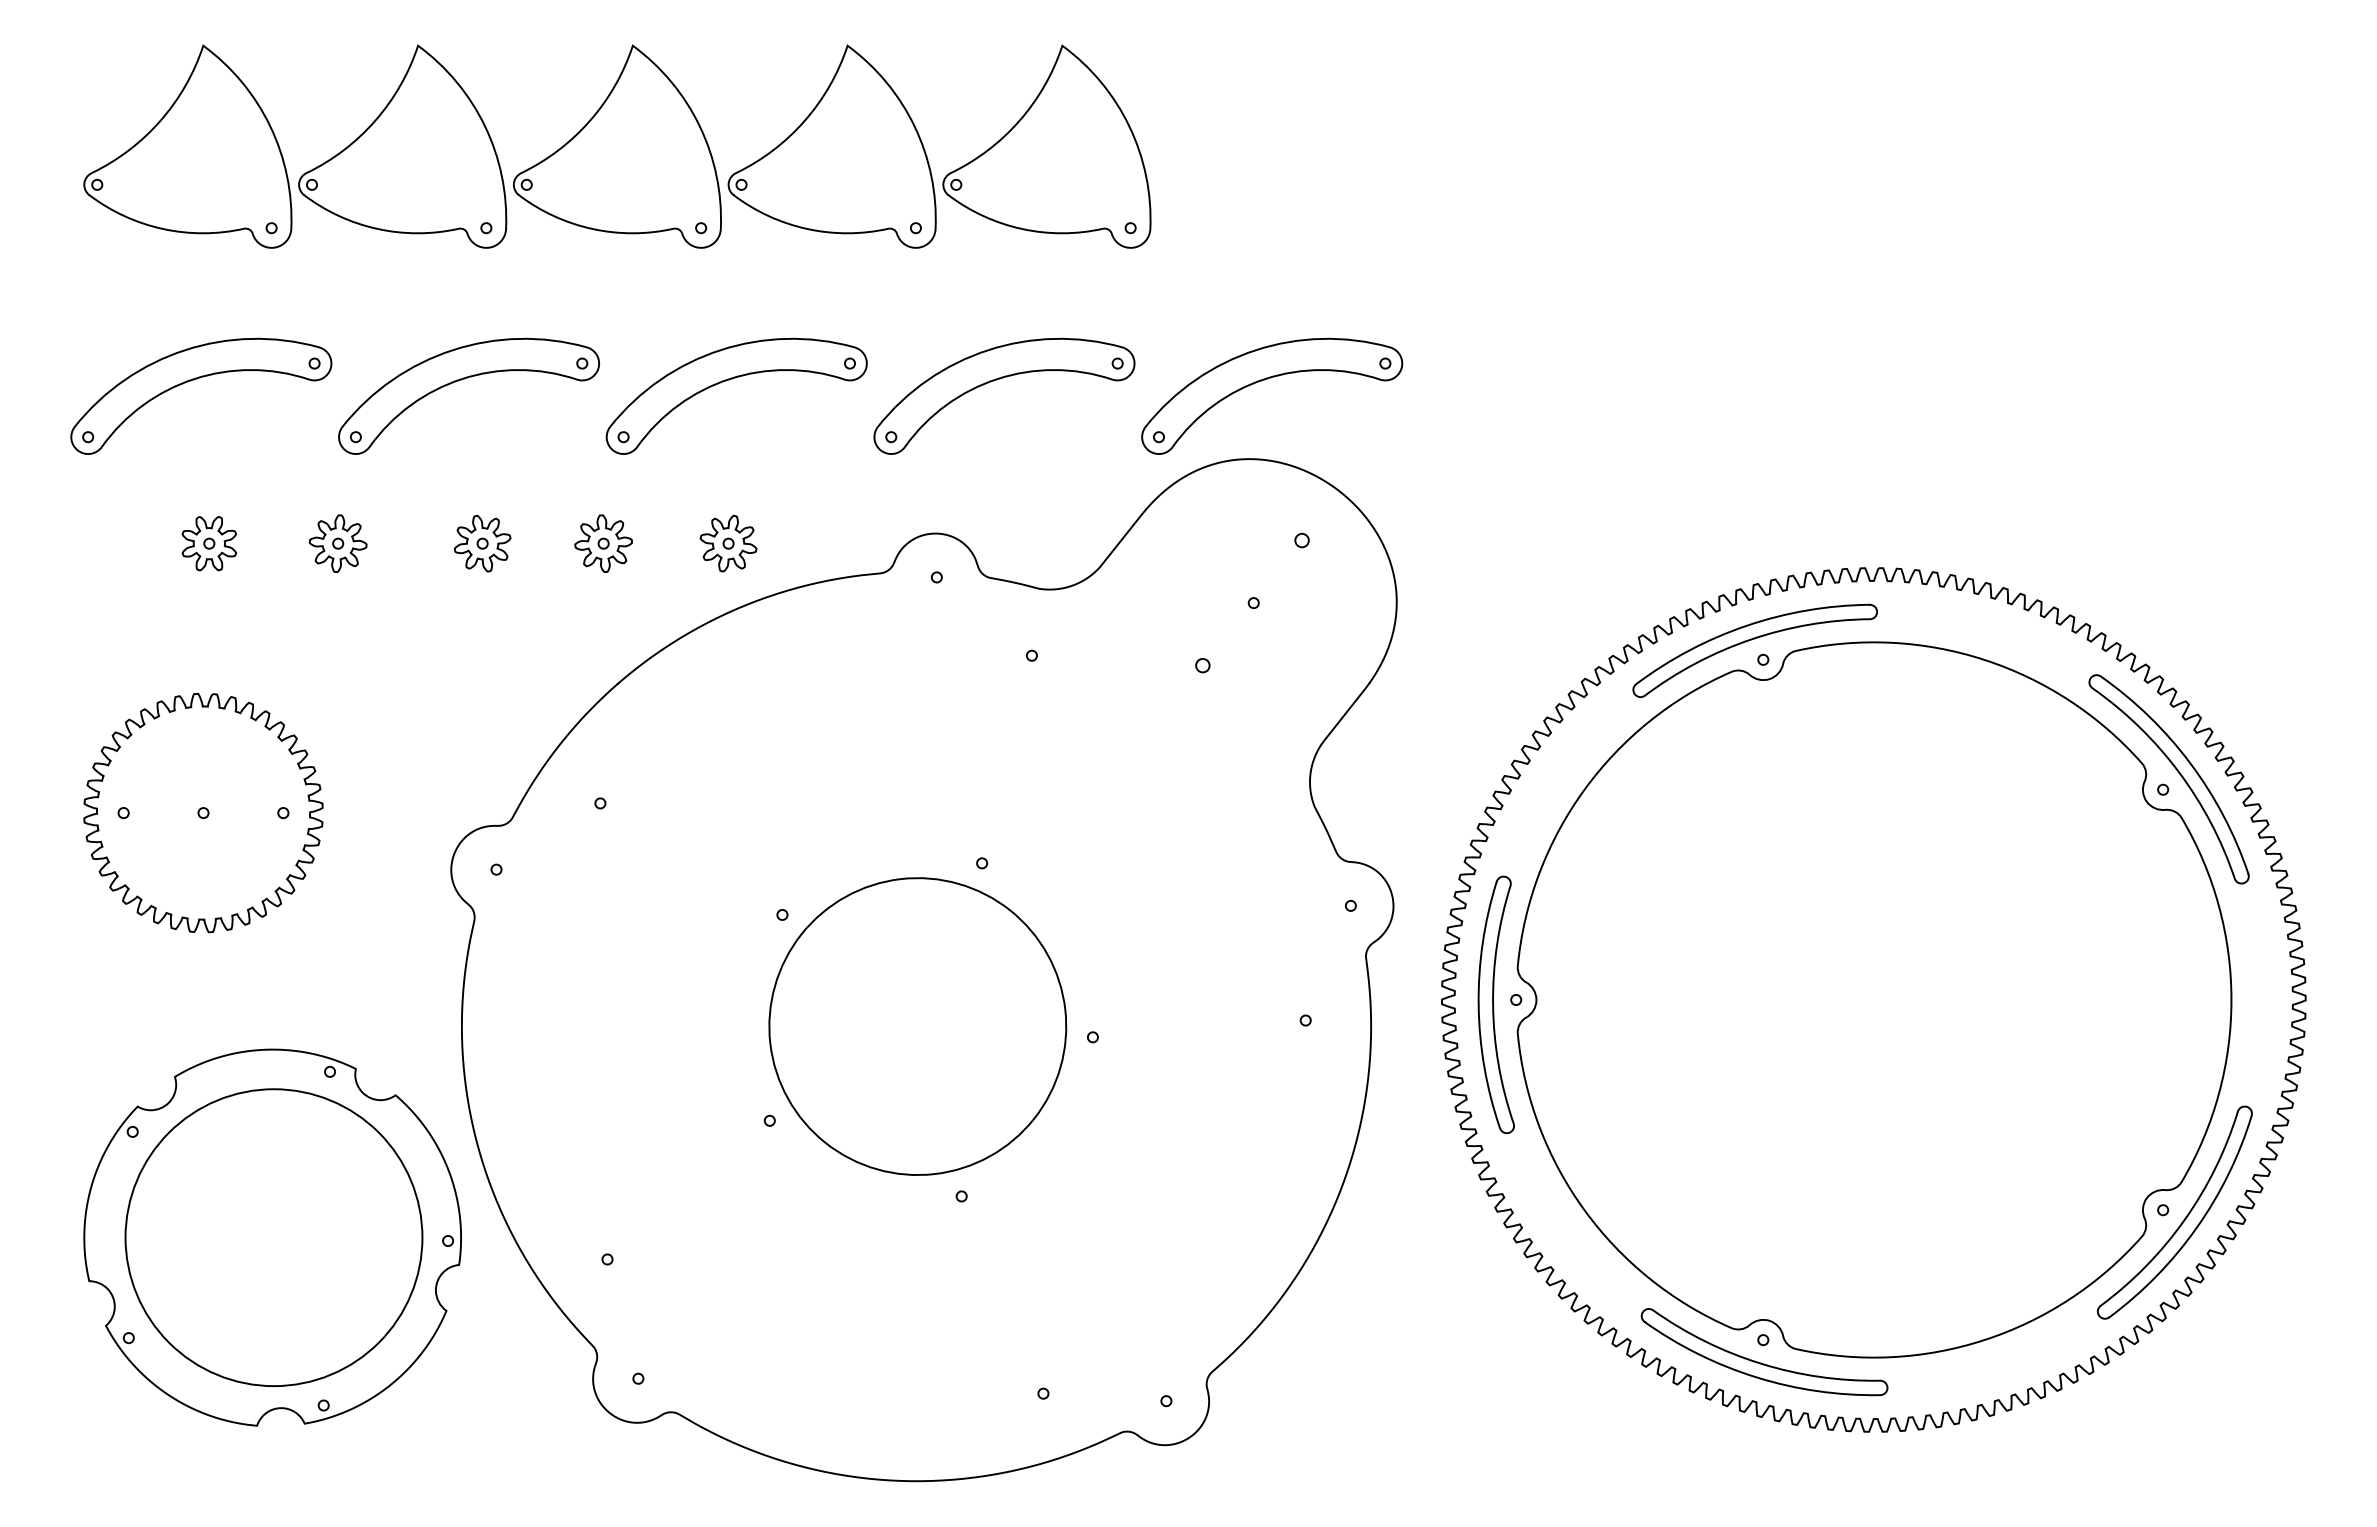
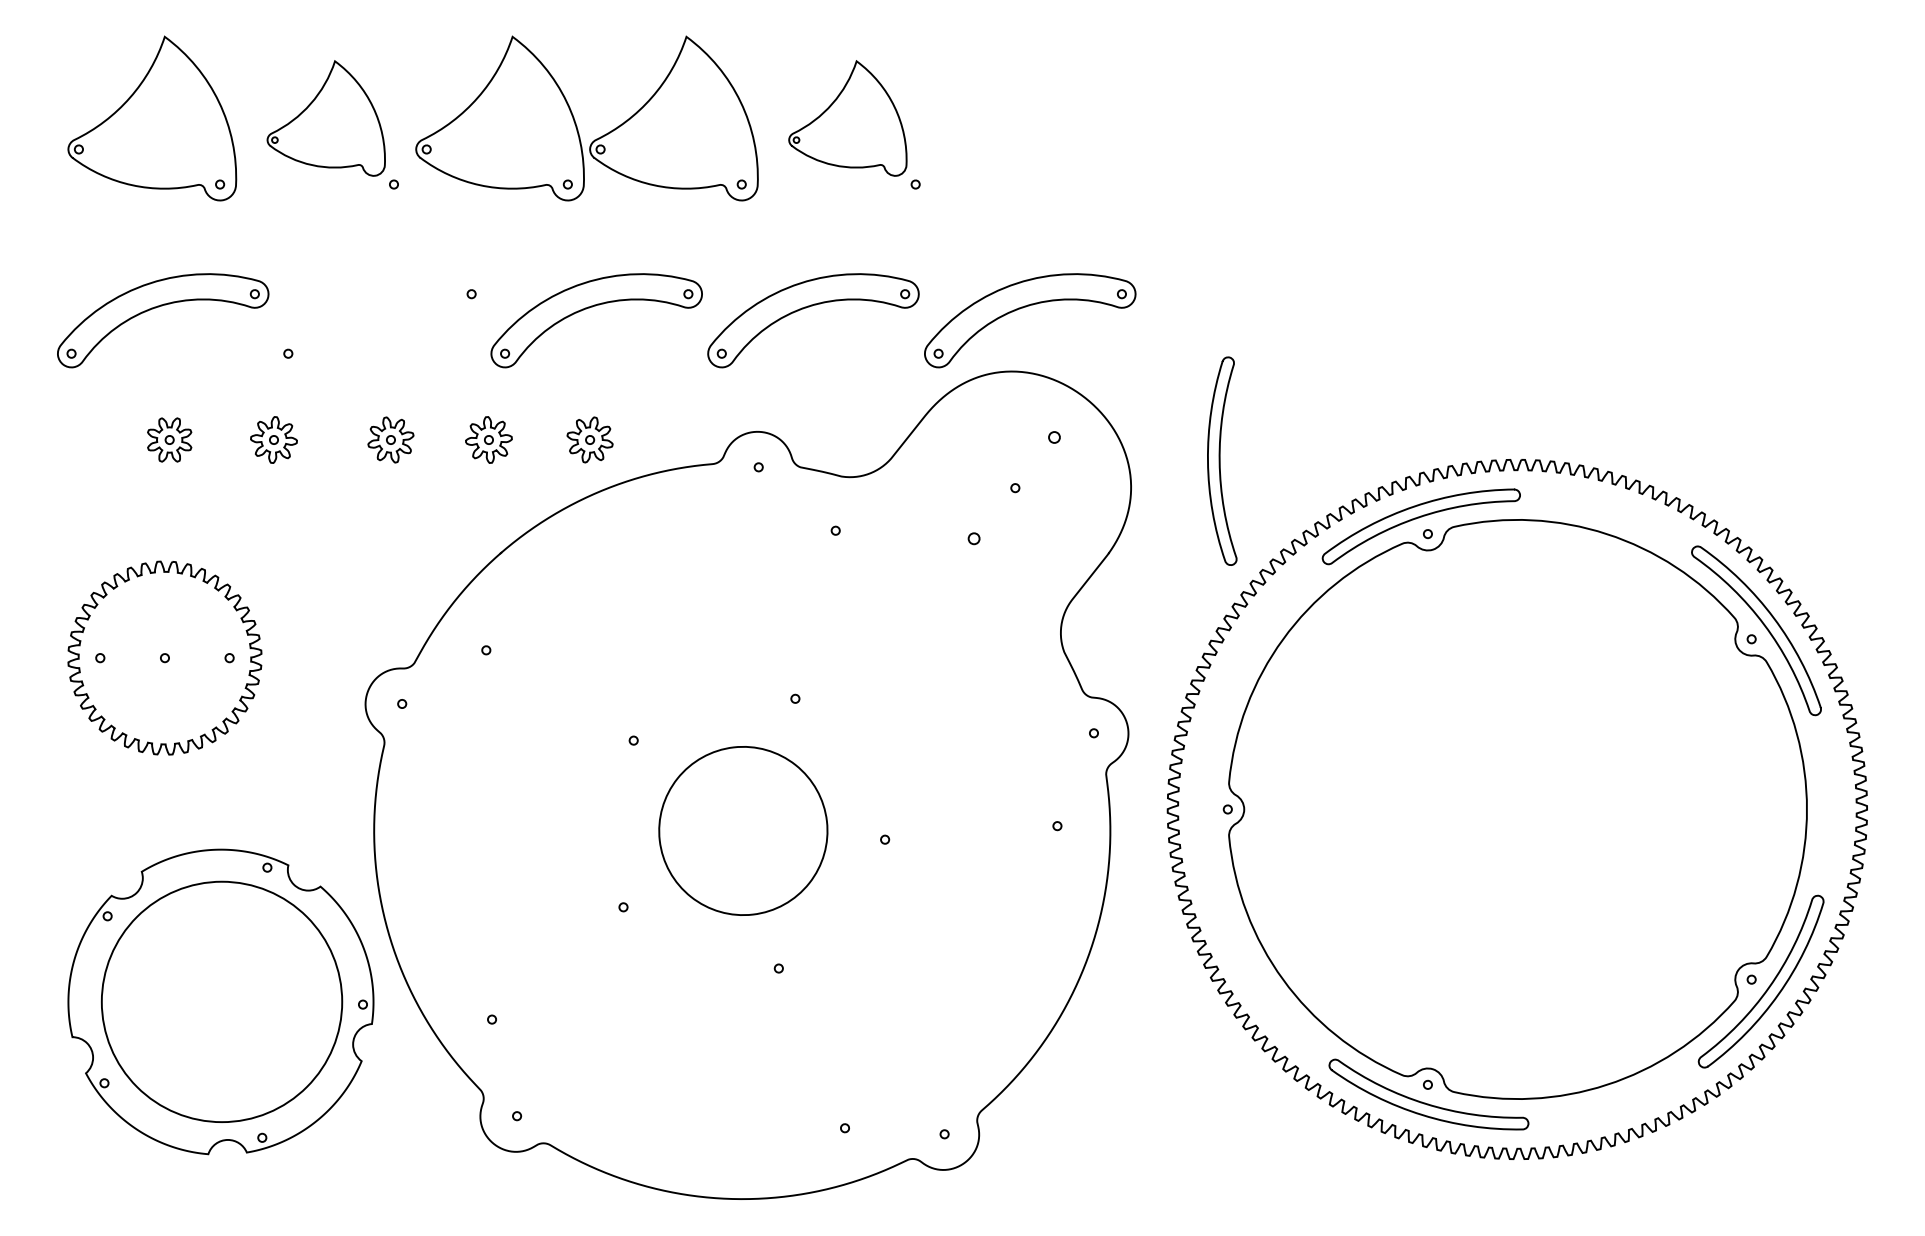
part: (402, 146) -> (326, 118), size x0.7
part: (1046, 146) -> (847, 118), size x0.7
part: (464, 379) -> (376, 307), removed
part: (1495, 1004) -> (1221, 460), moved
part: (917, 1026) -> (743, 830), size x0.7

